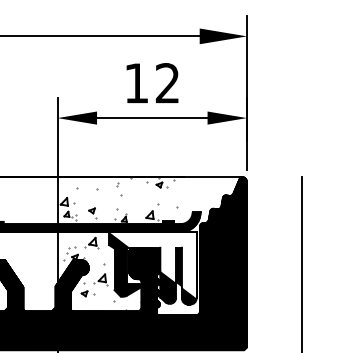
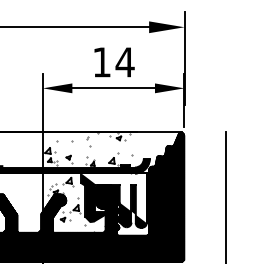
text: (166, 83) -> (124, 62), 12 -> 14

